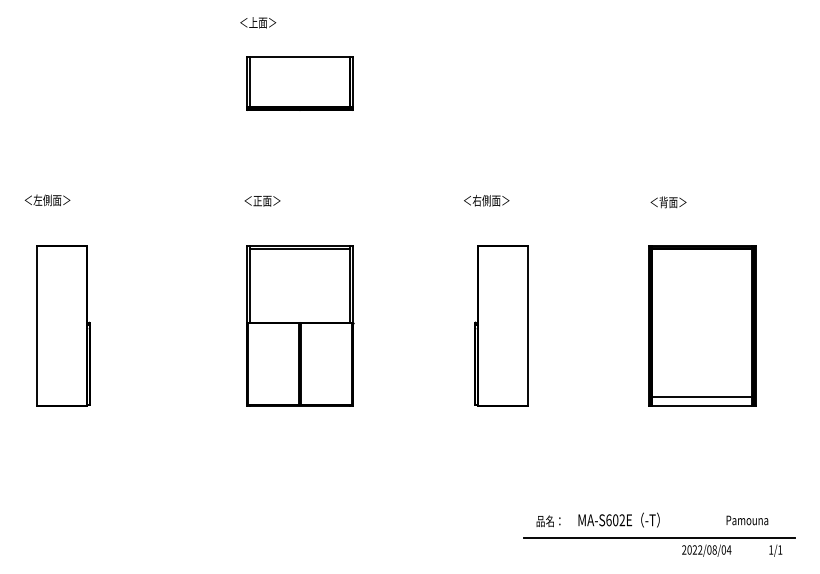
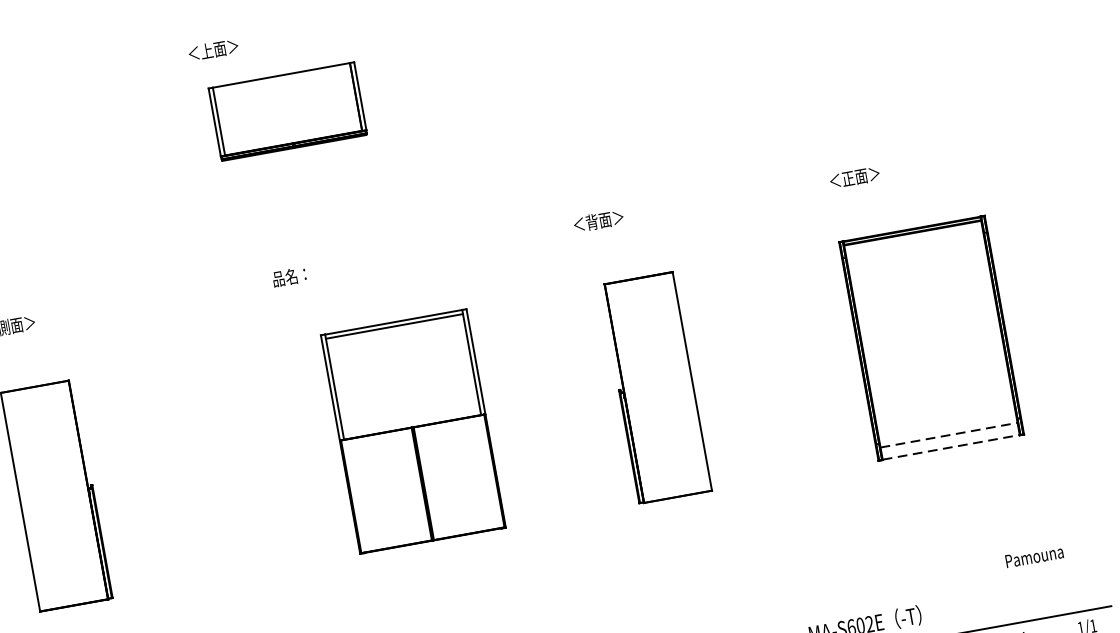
text: (258, 22) -> (213, 49), moved
part: (299, 83) -> (287, 111), moved
text: (262, 200) -> (298, 274), ＜正面＞ -> 品名：
text: (490, 200) -> (610, 218), ＜右側面＞ -> ＜背面＞
text: (663, 202) -> (847, 178), ＜背面＞ -> ＜正面＞
part: (300, 325) -> (413, 430), moved
line: (702, 396) -> (949, 434), solid -> dashed
line: (702, 405) -> (951, 447), solid -> dashed
text: (747, 520) -> (1034, 556), moved

